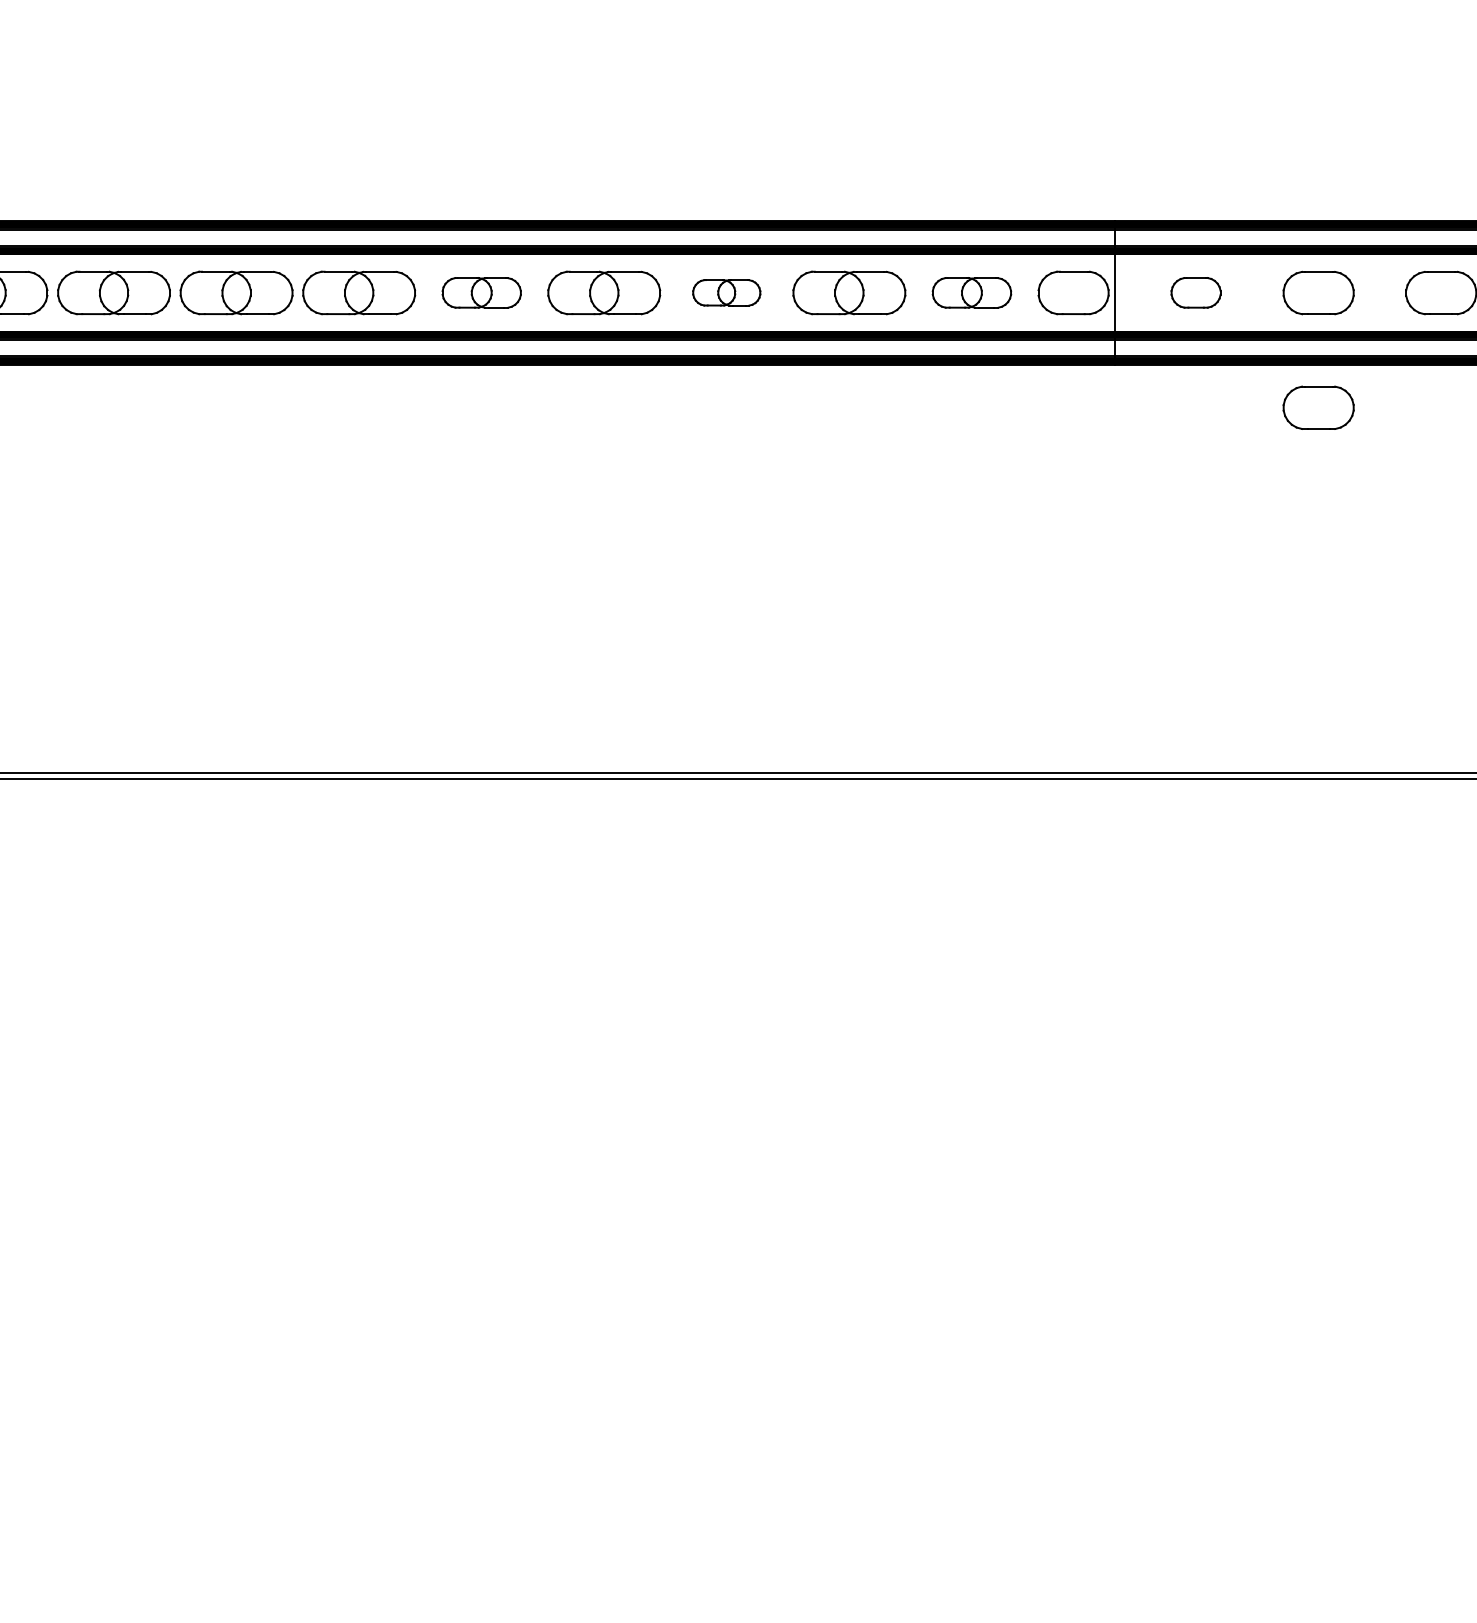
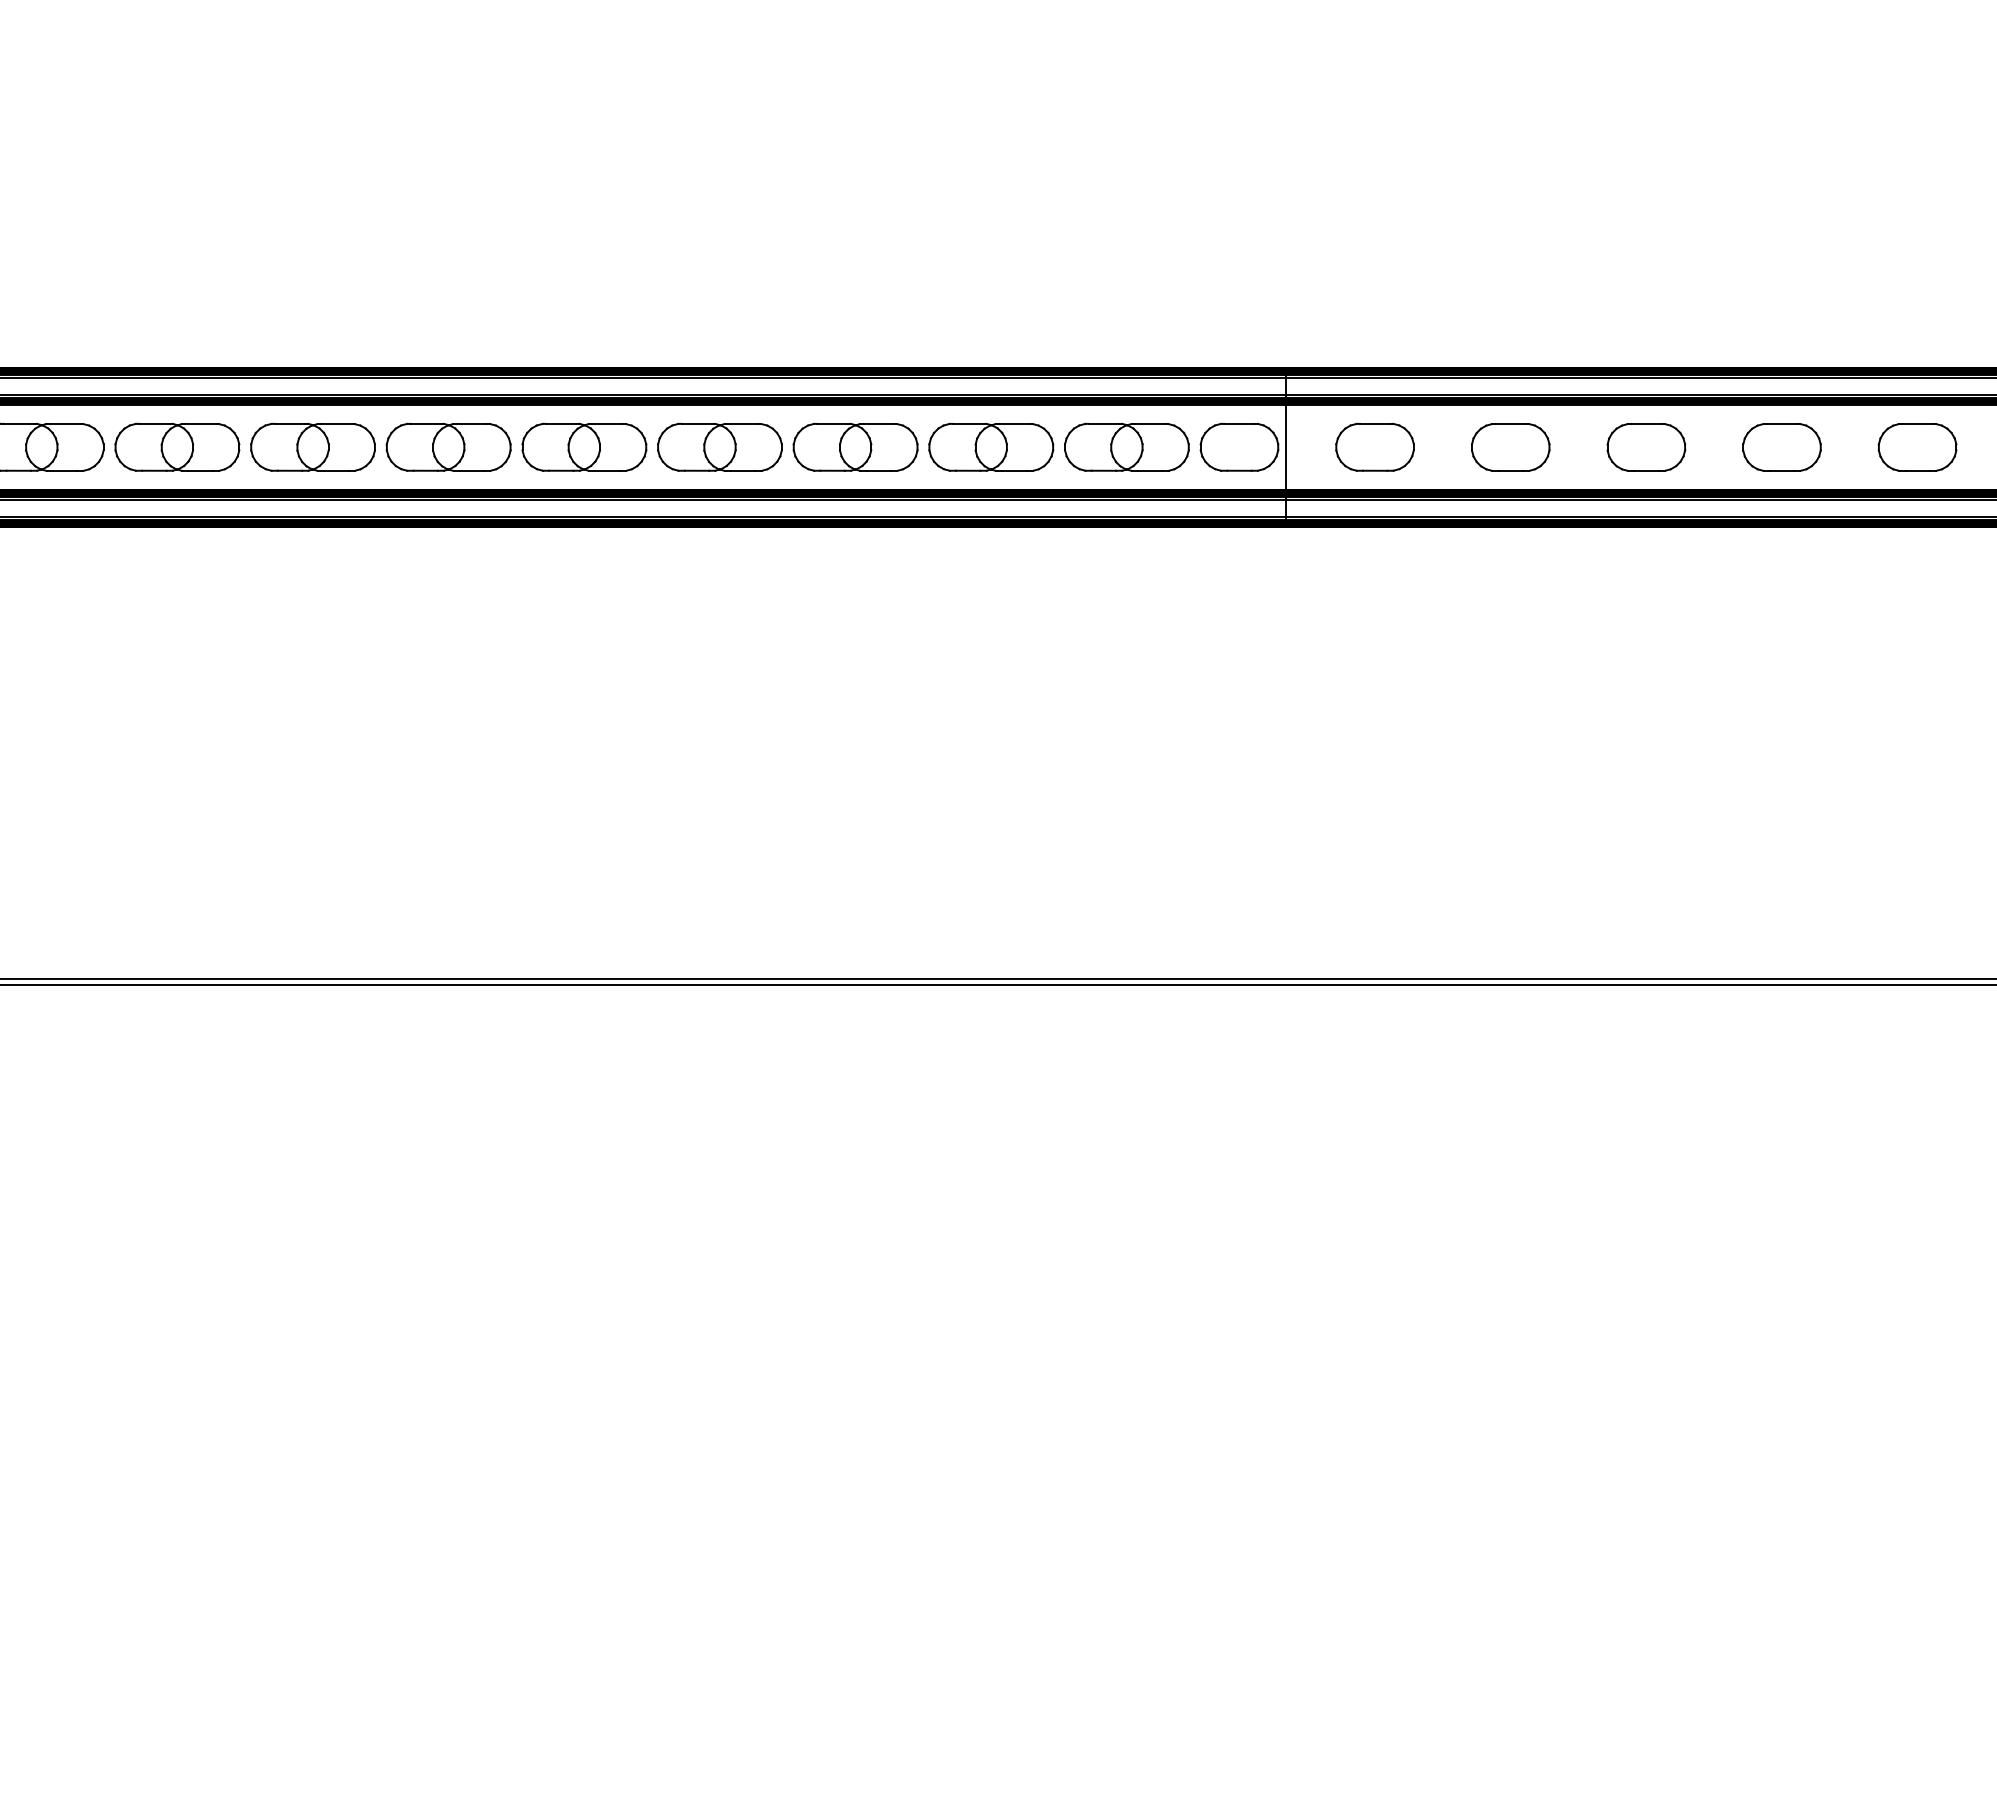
part: (481, 292) -> (584, 446), size x1.43
part: (726, 292) -> (855, 446), size x1.67
part: (971, 292) -> (1126, 446), size x1.43
part: (1195, 292) -> (1374, 446), size x1.43
part: (1318, 407) -> (1510, 574), removed

